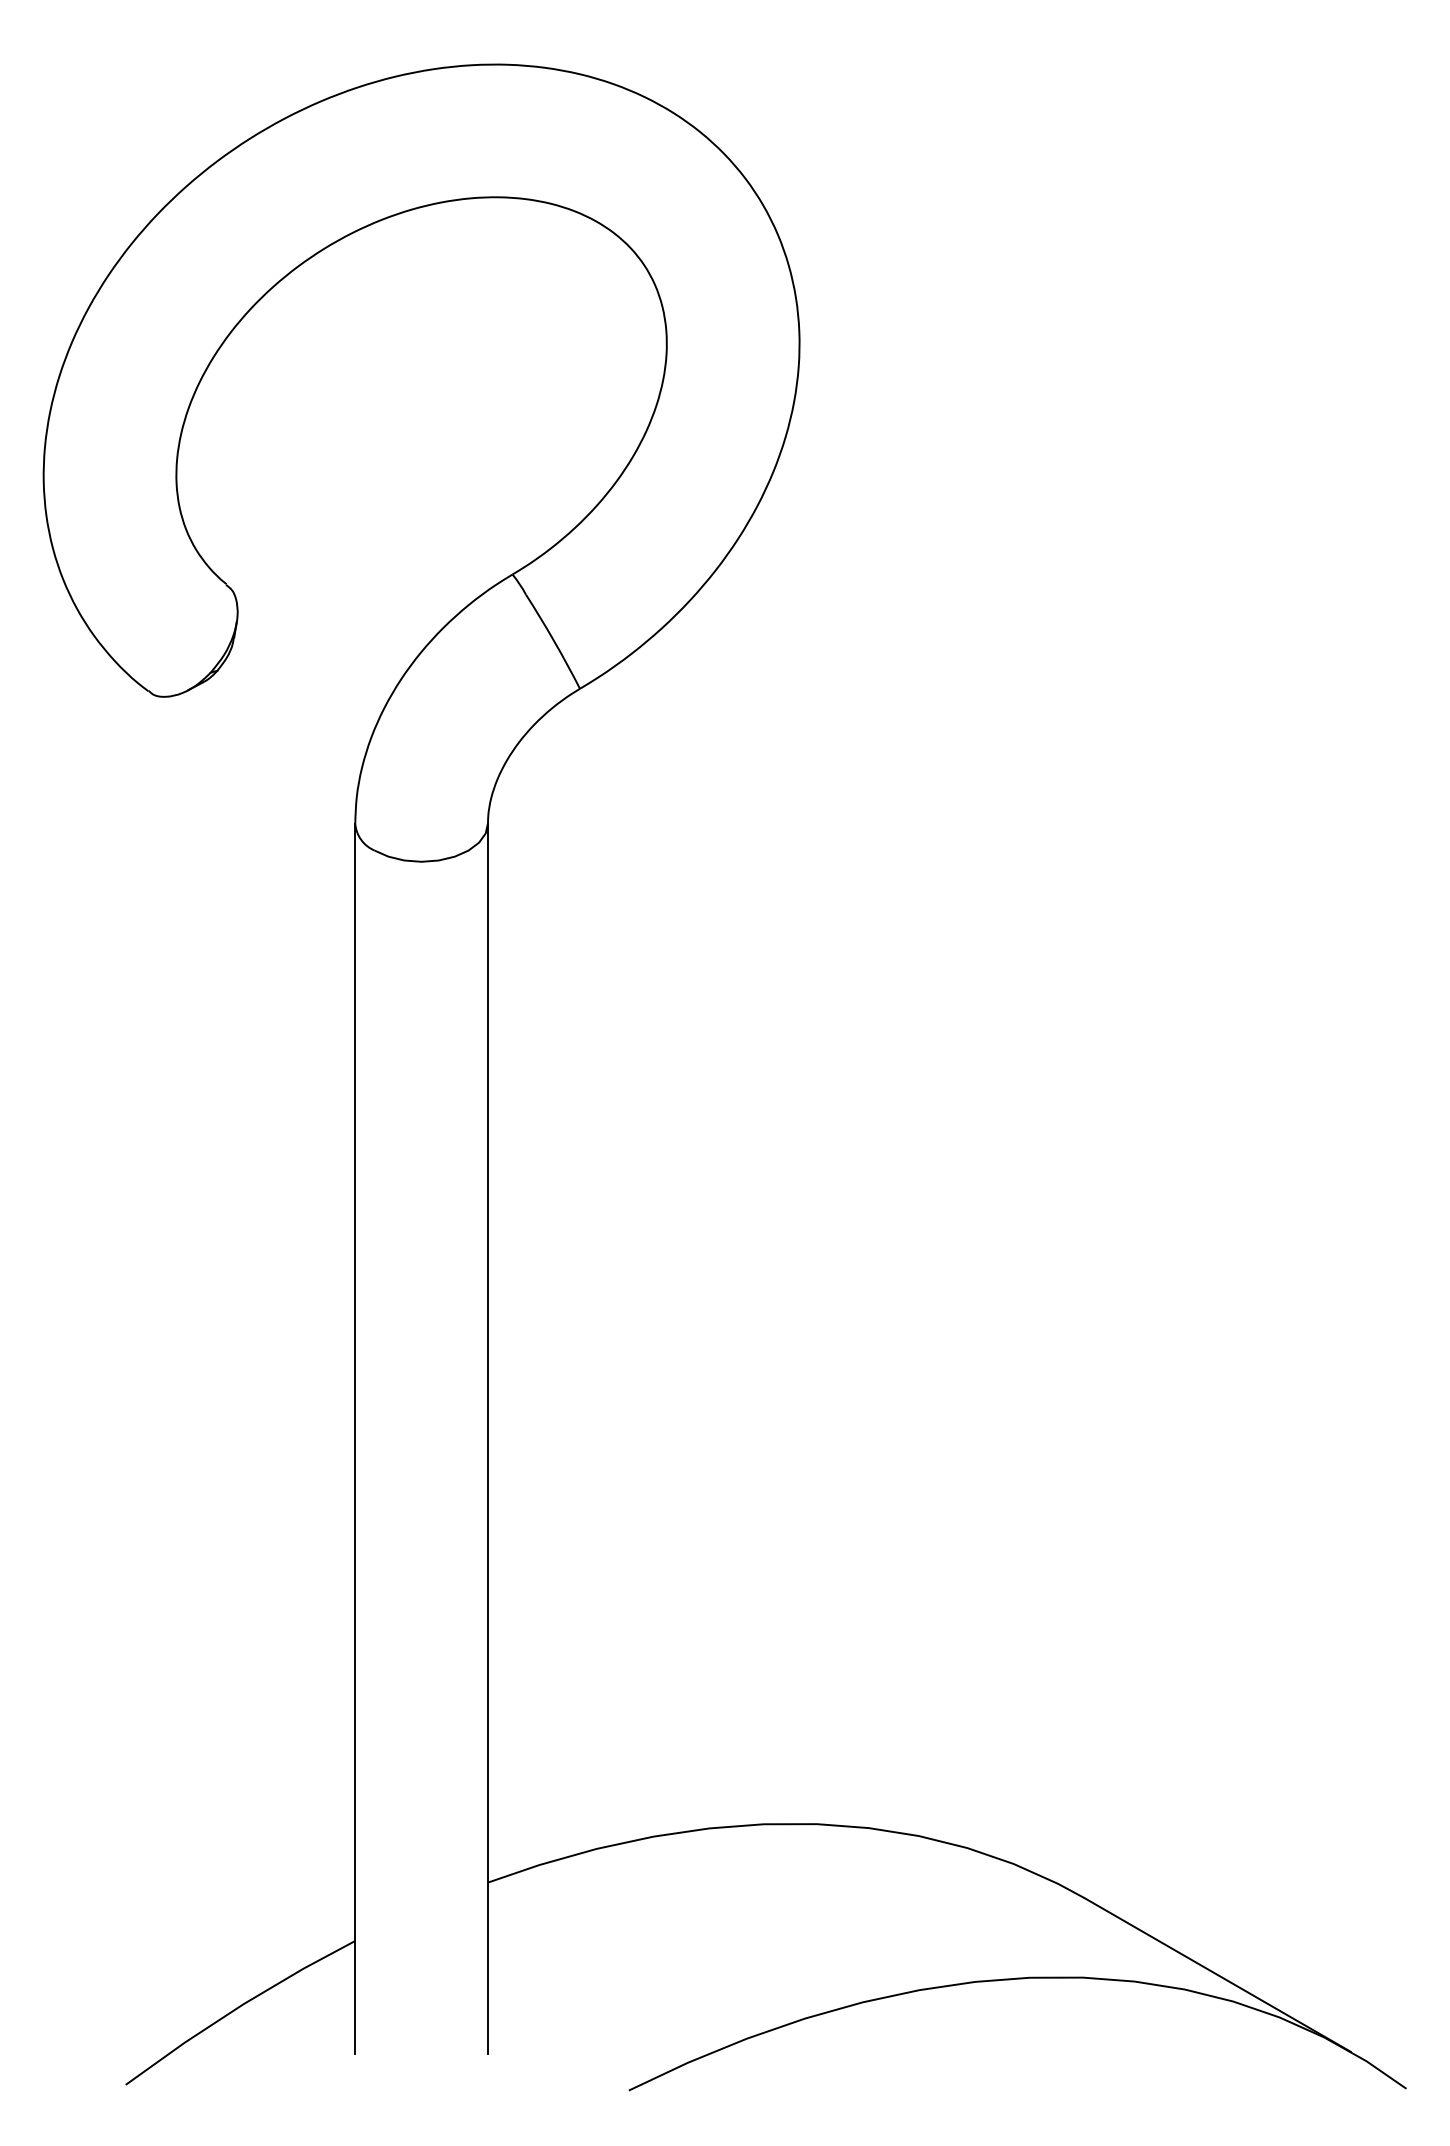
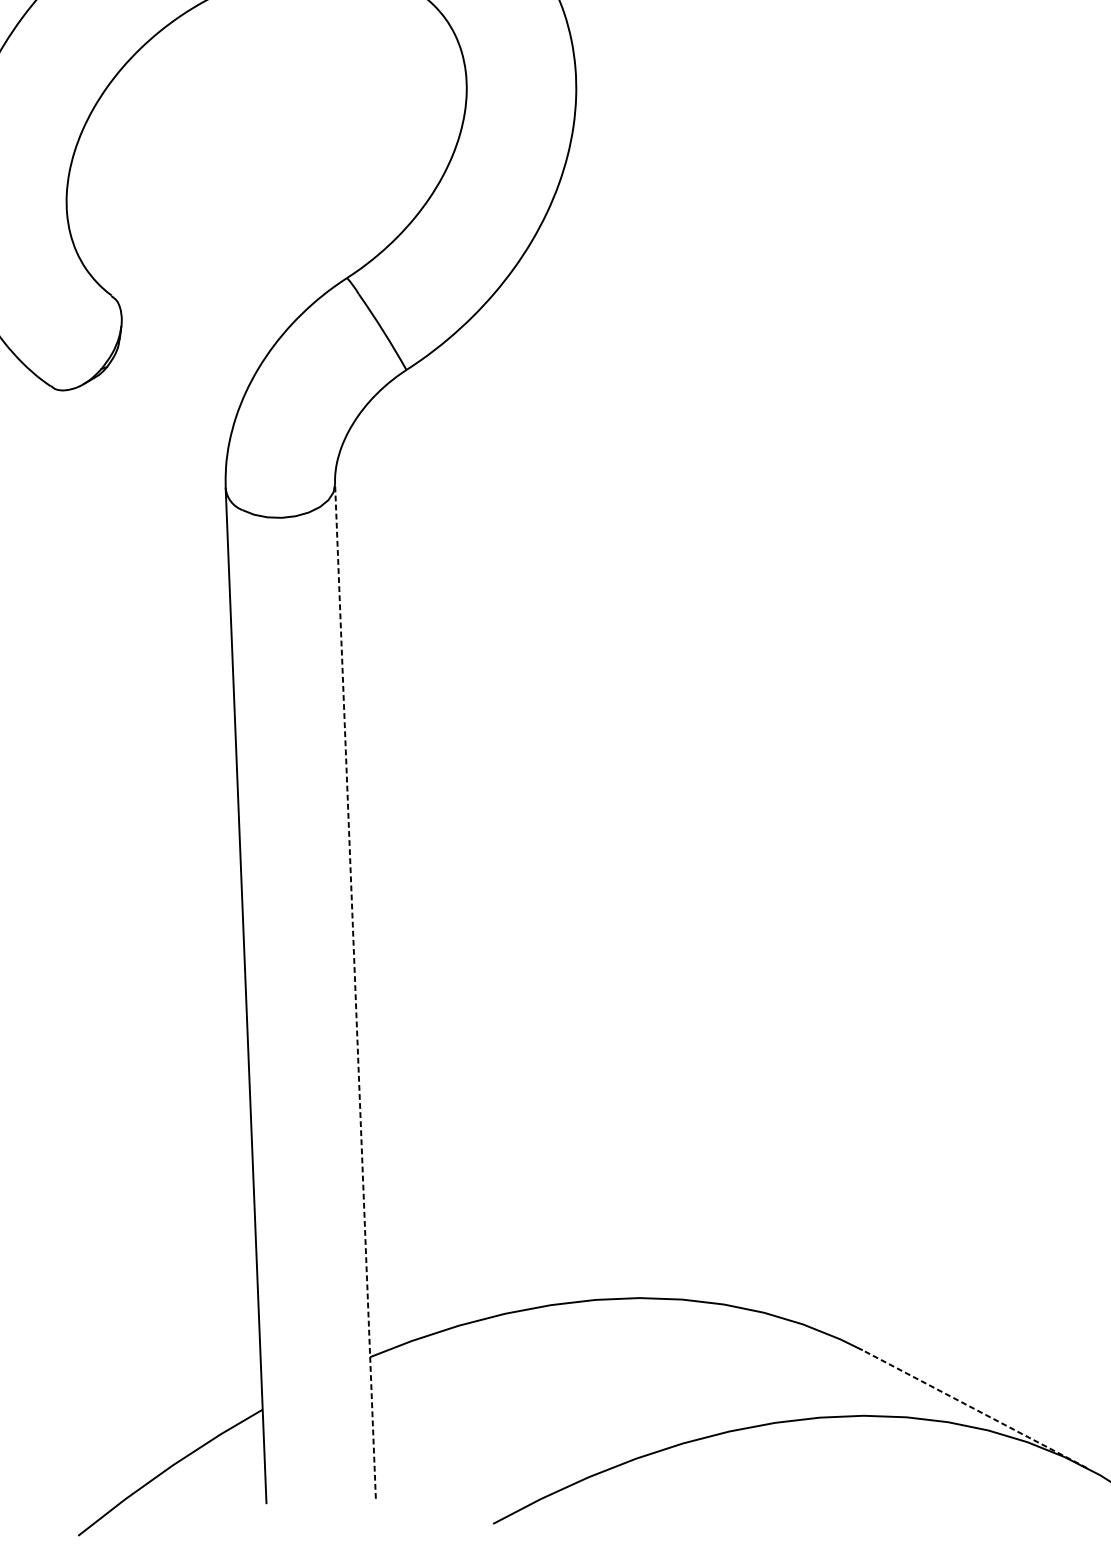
line: (487, 1438) -> (355, 991), solid -> dashed
line: (1217, 1974) -> (974, 1408), solid -> dashed

